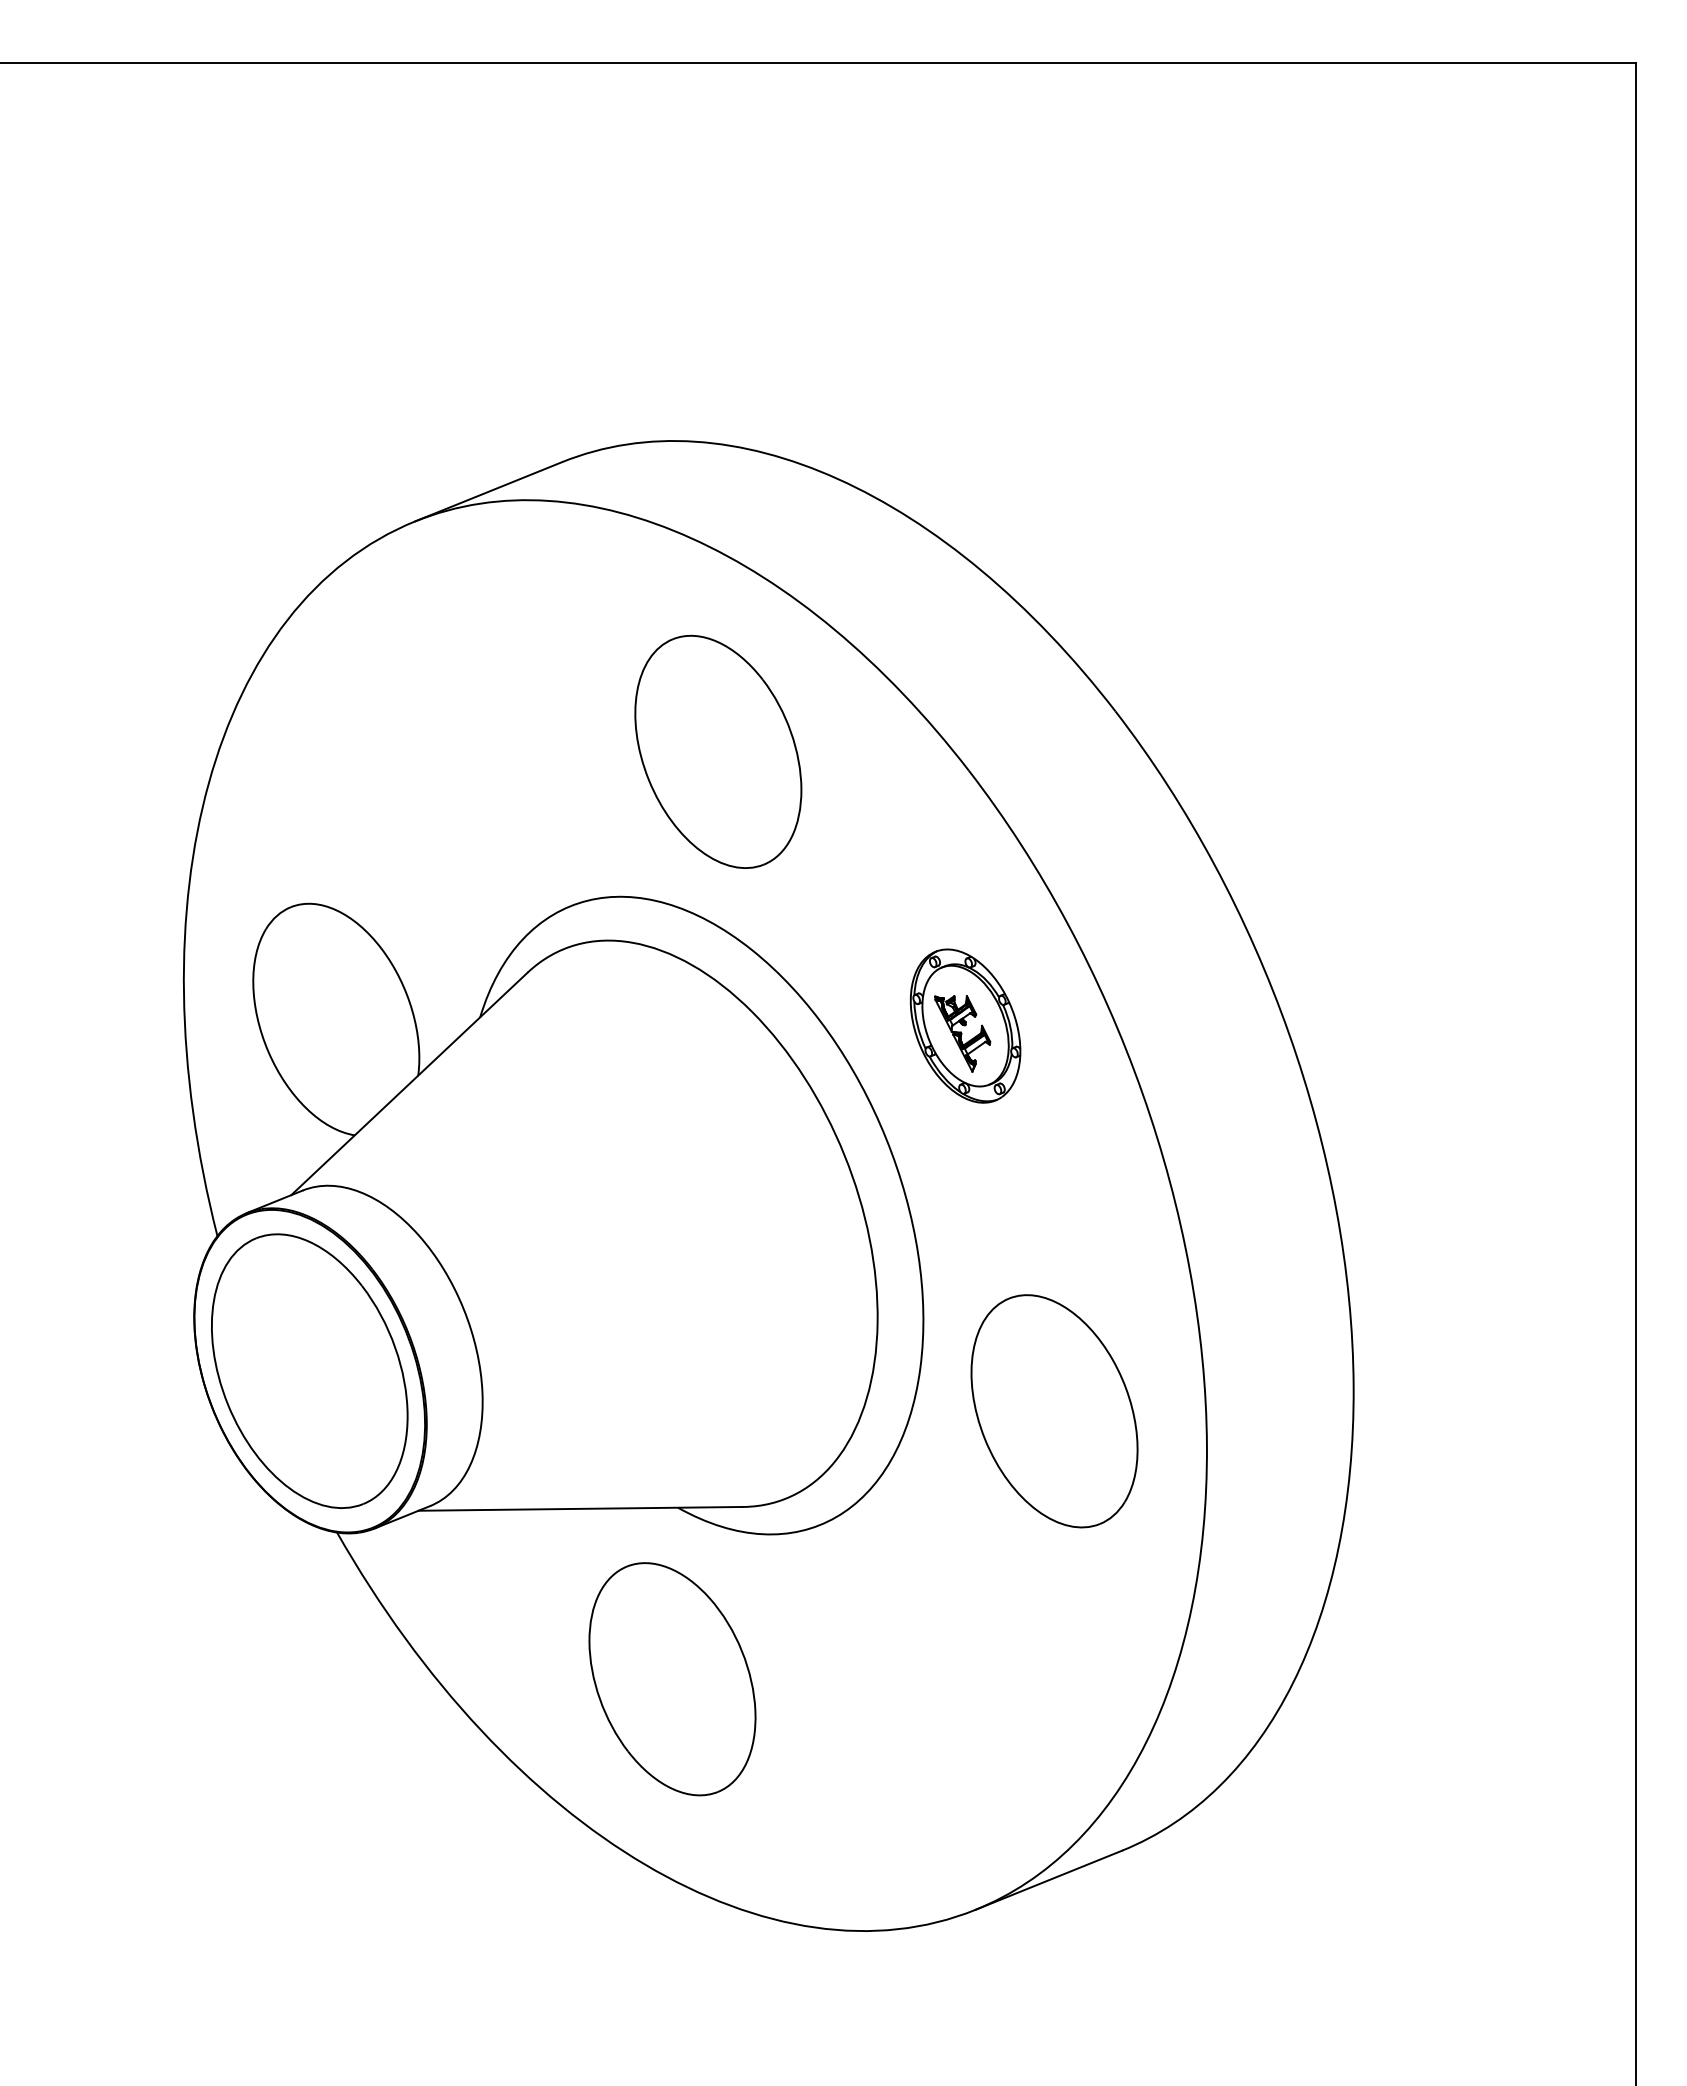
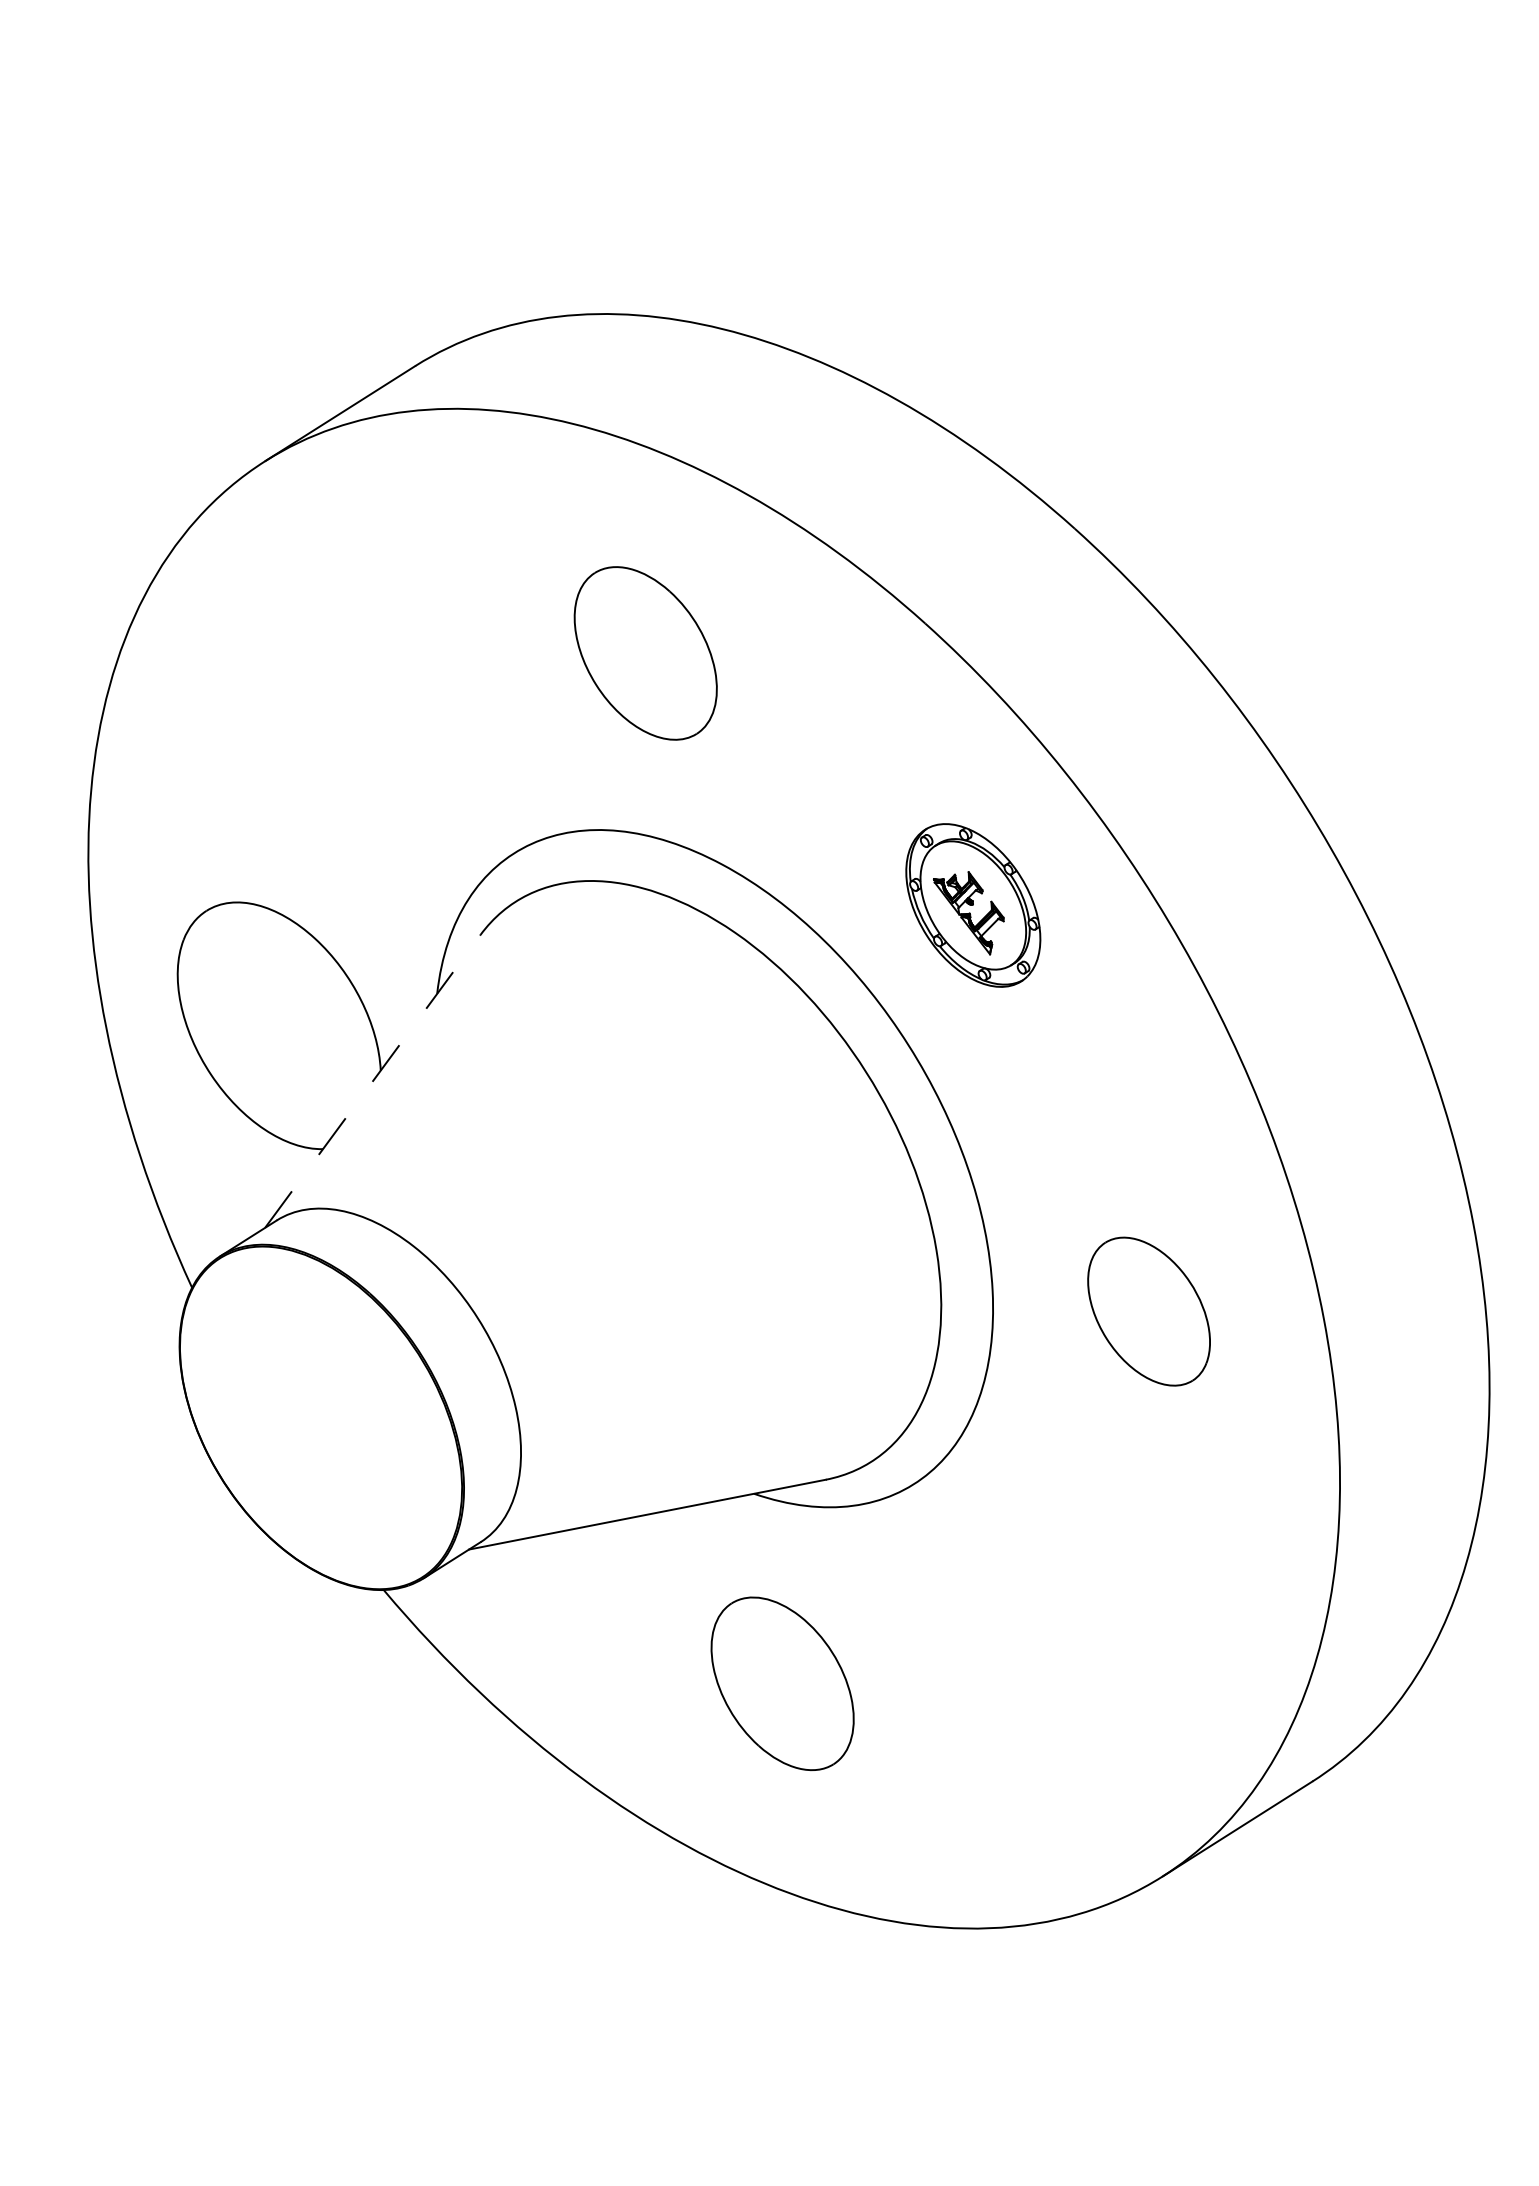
part: (718, 751) -> (645, 653), size x0.7
line: (409, 1083) -> (372, 1081), solid -> dashed
part: (309, 1370) -> (320, 1417), removed
part: (1054, 1411) -> (1149, 1311), size x0.6
part: (672, 1679) -> (782, 1684), size x0.7

